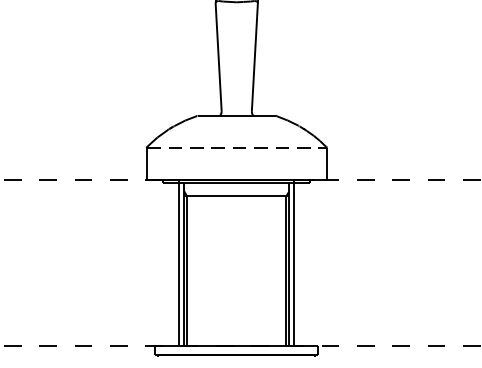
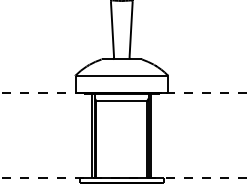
line: (238, 147) -> (122, 75), dashed -> solid

